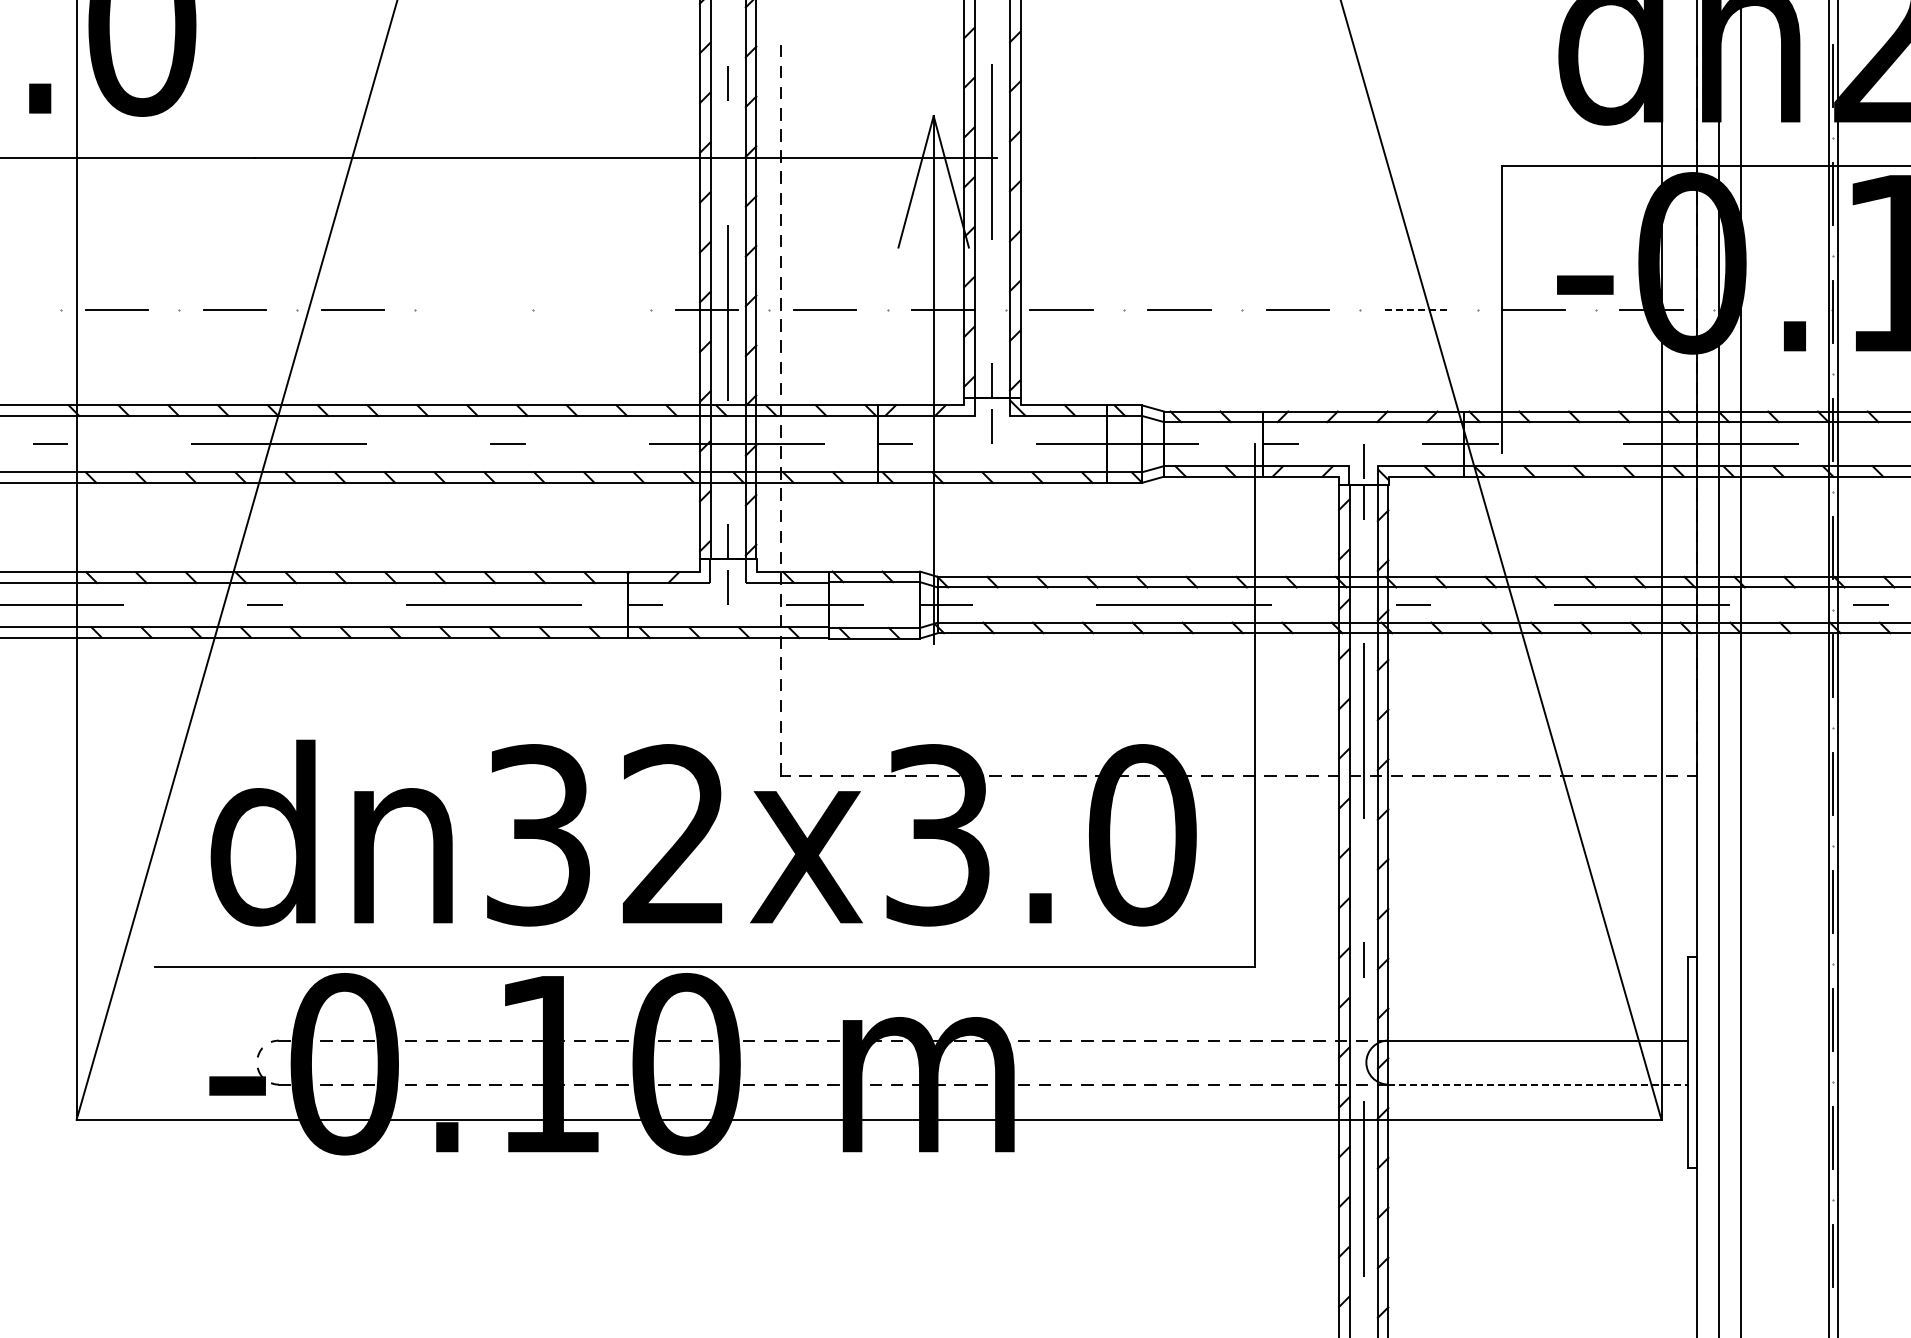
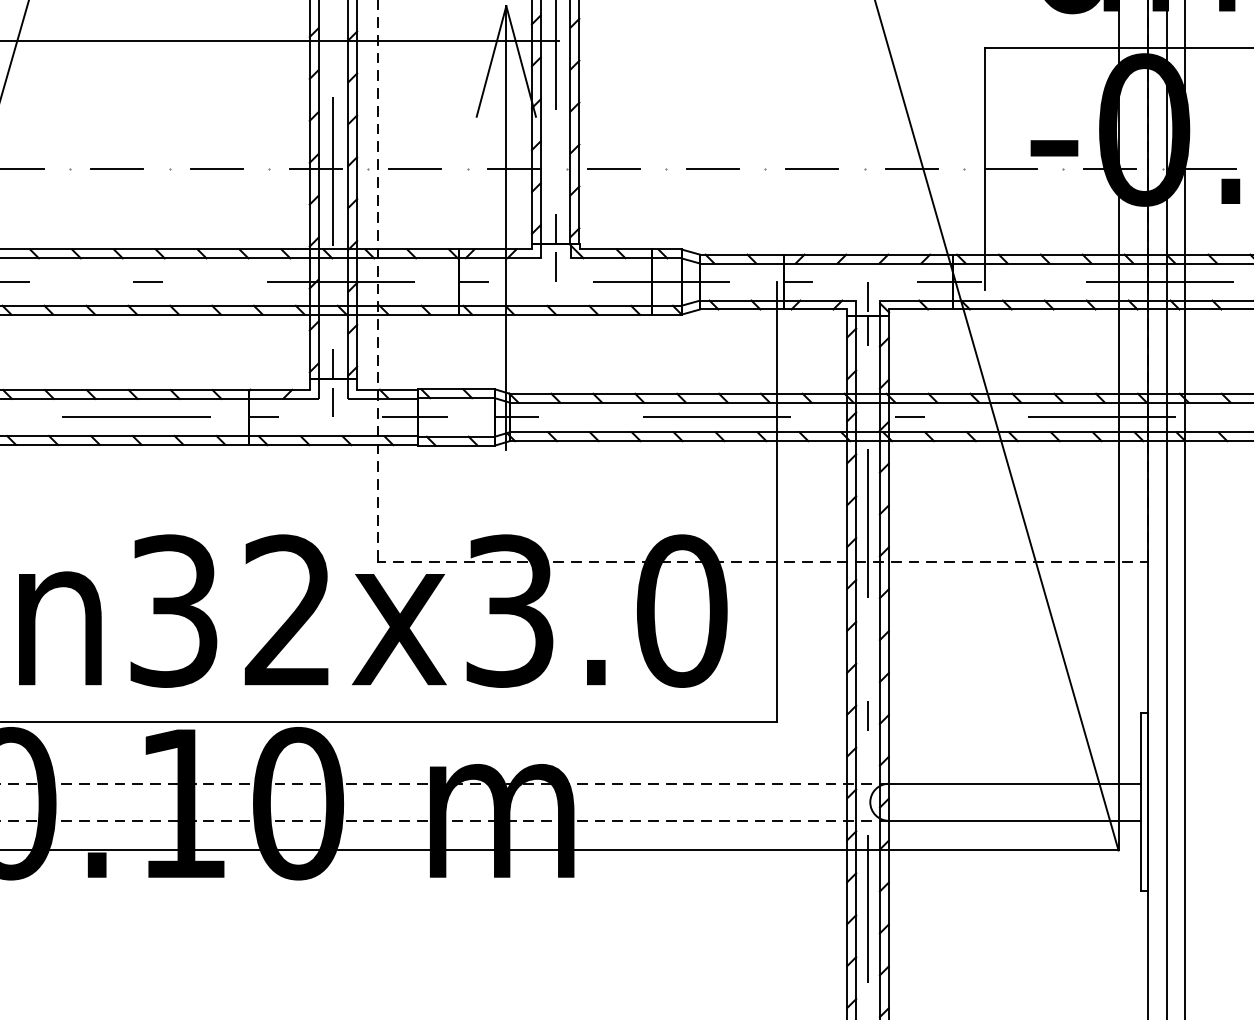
line: (470, 309) -> (116, 168), added
line: (589, 309) -> (216, 168), added
line: (1416, 309) -> (912, 168), dashed -> solid
line: (1769, 309) -> (1209, 168), added
line: (1538, 1084) -> (1015, 820), dashed -> solid

